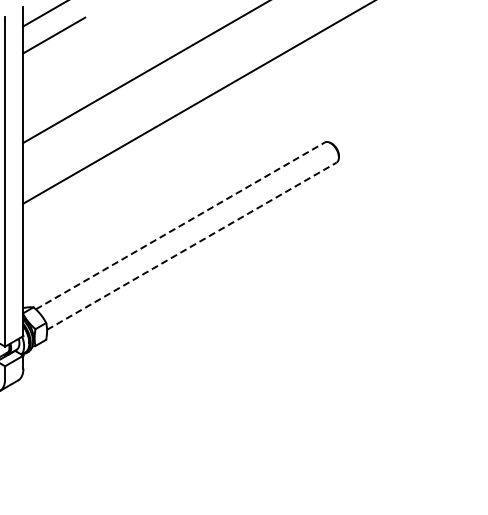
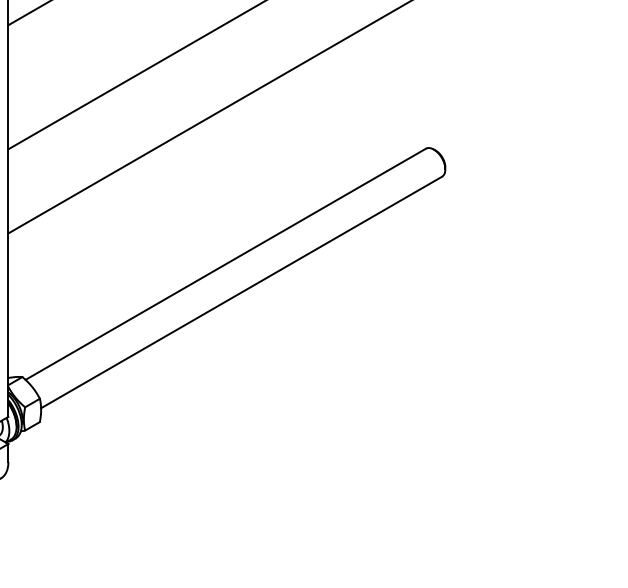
line: (180, 225) -> (225, 263), dashed -> solid
line: (192, 246) -> (242, 292), dashed -> solid

